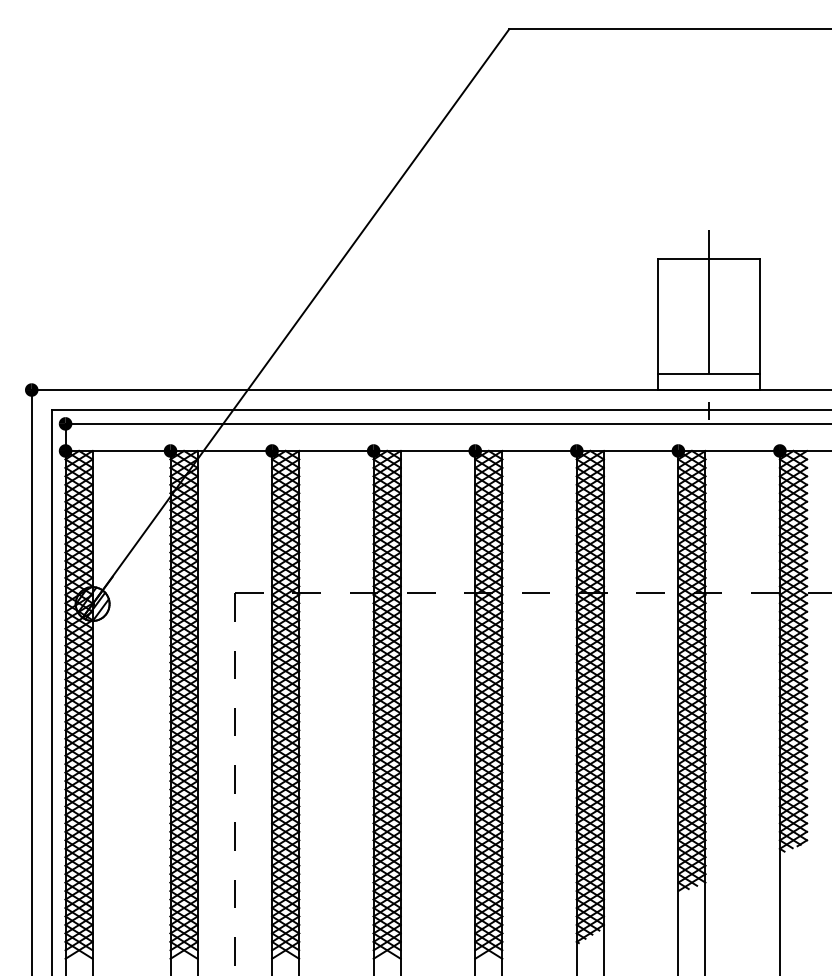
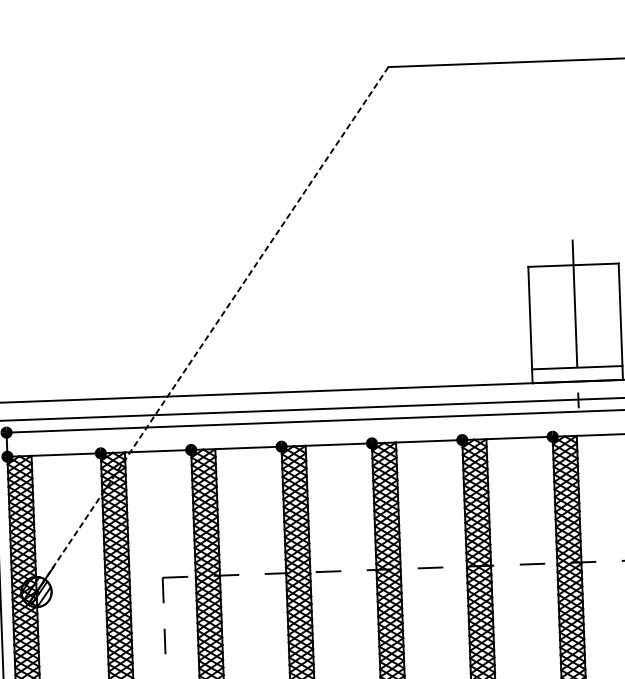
line: (302, 313) -> (213, 326), solid -> dashed

